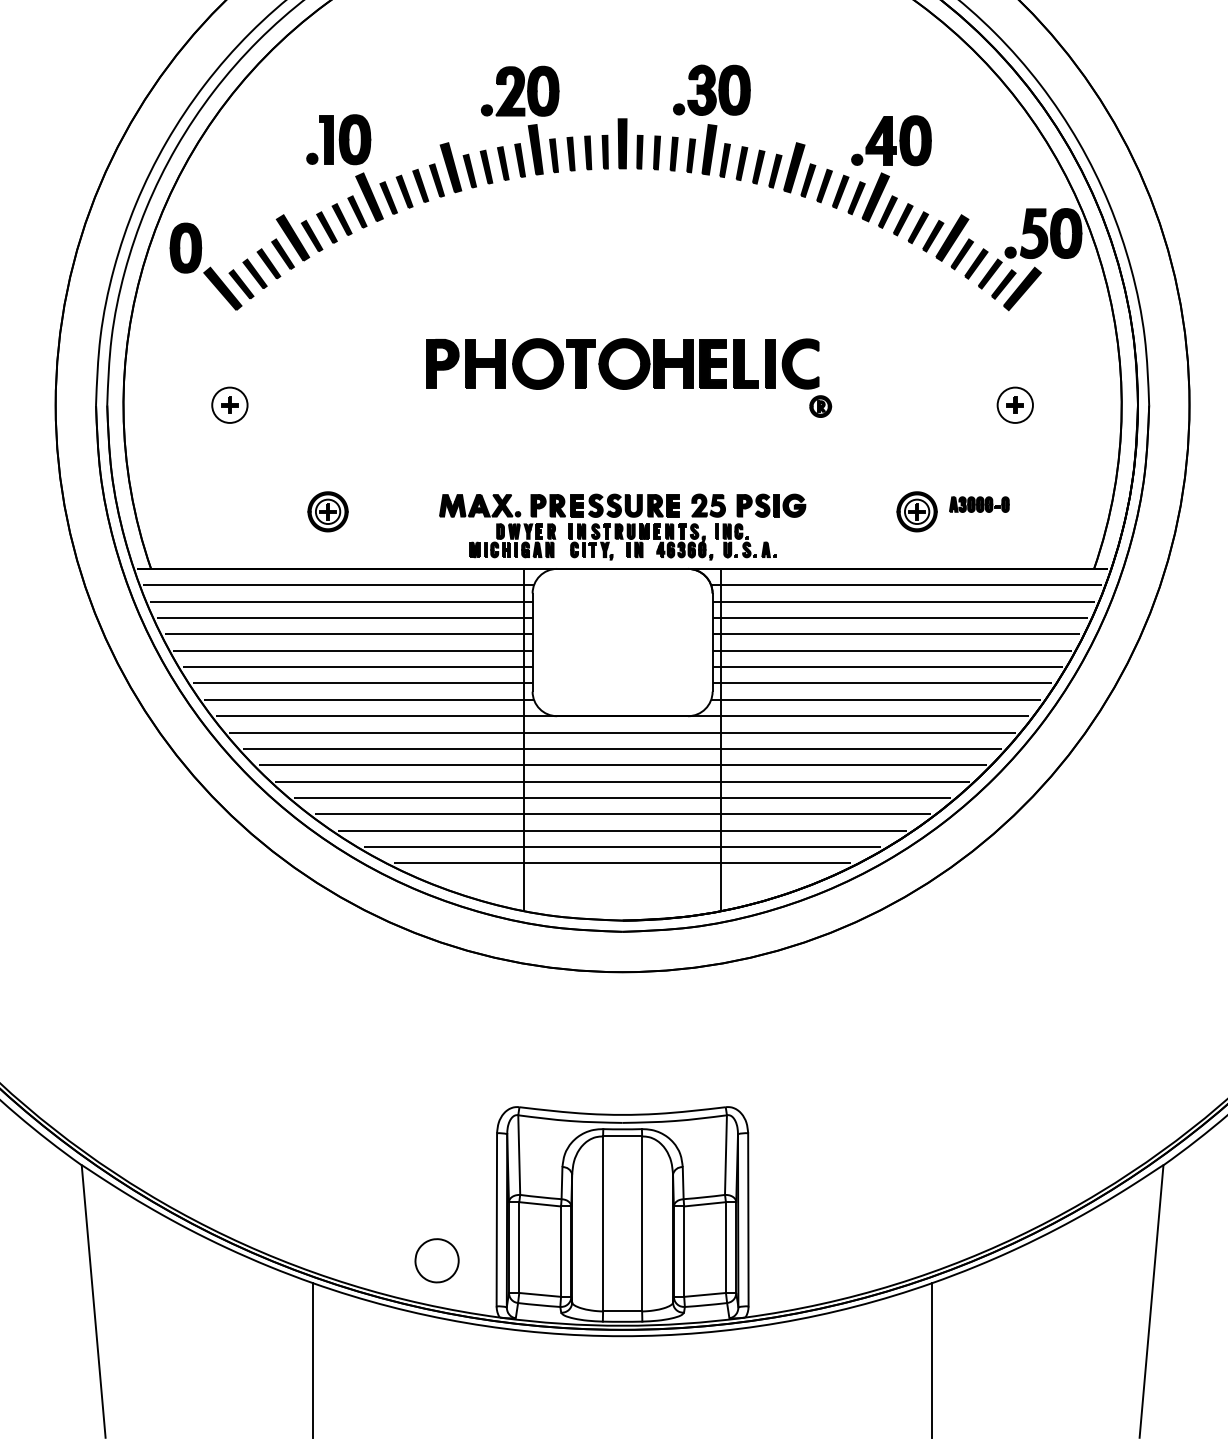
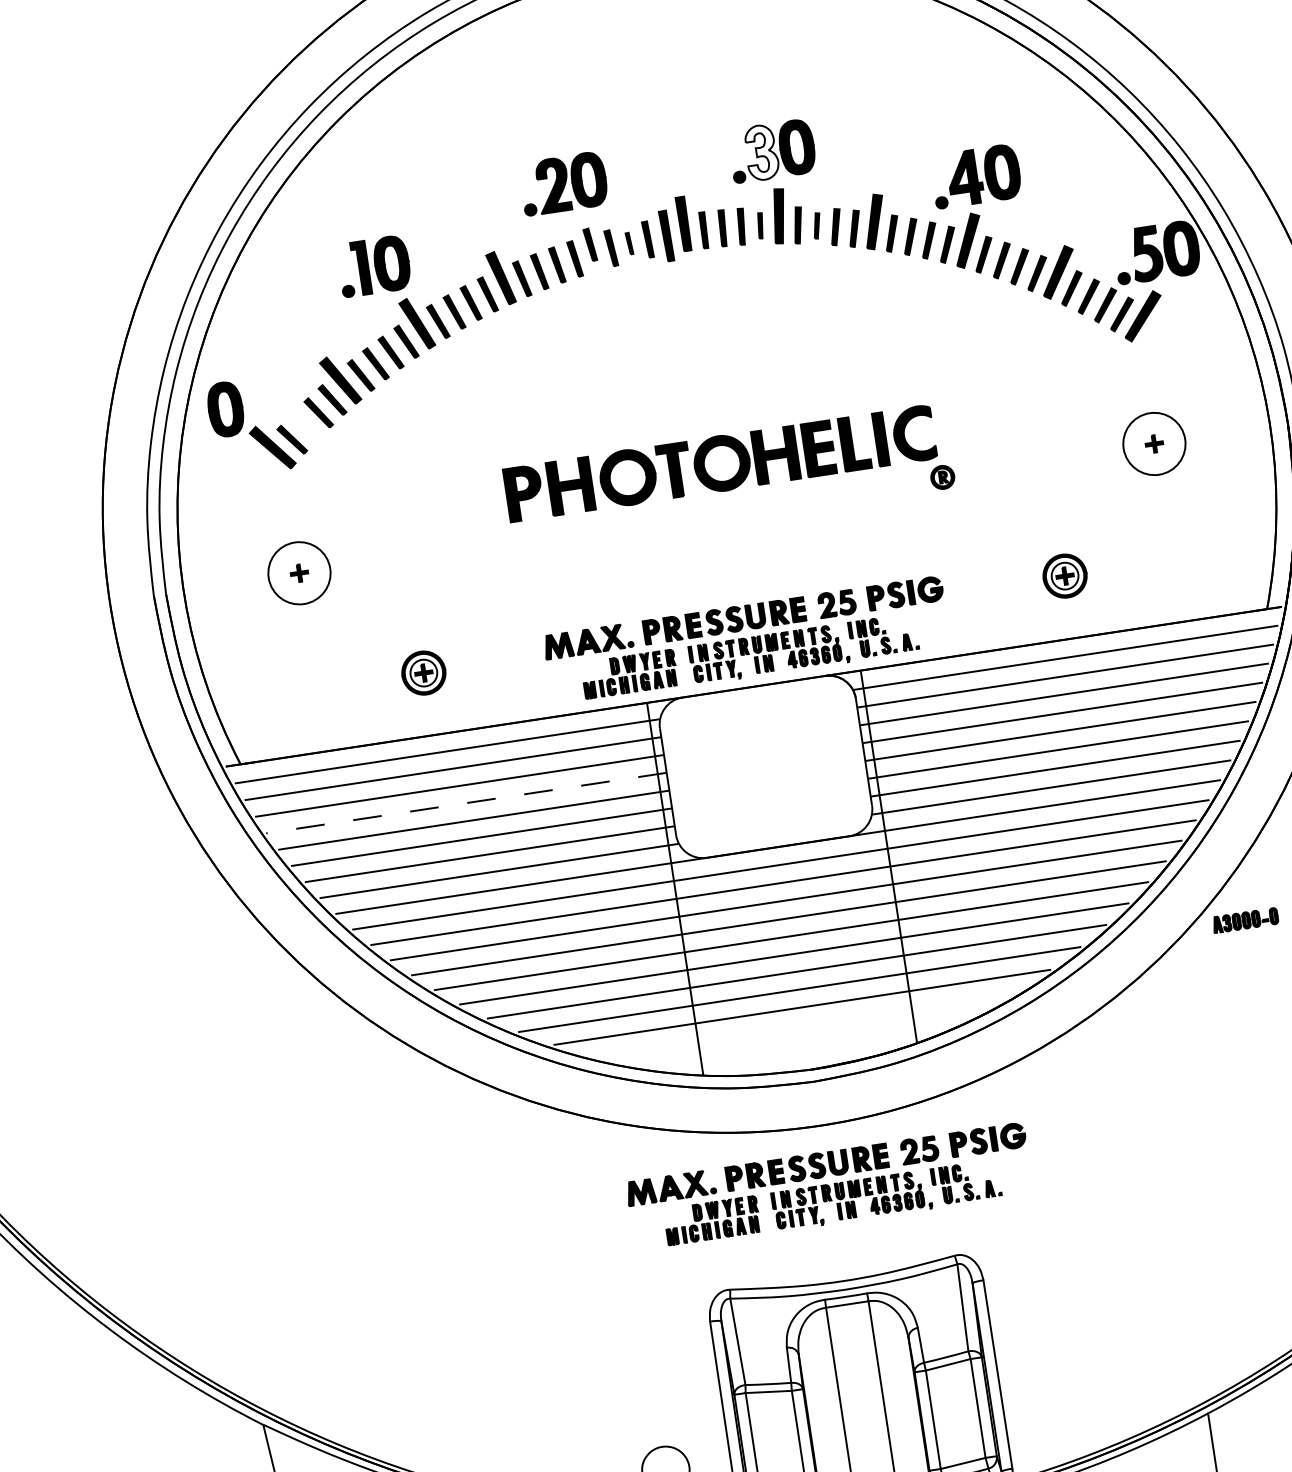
fill: (701, 90) -> (761, 153), removed
part: (535, 149) -> (590, 244), size x0.6
part: (604, 151) -> (665, 235), size x1.4
part: (570, 153) -> (628, 243), size x0.6
part: (691, 155) -> (760, 225), size x0.7
part: (741, 163) -> (816, 225), size x0.7
part: (254, 273) -> (304, 425), removed
circle: (229, 404) -> (298, 572), size x1.6
circle: (1014, 404) -> (1153, 443), size x1.6
part: (979, 504) -> (1245, 920), moved
line: (348, 634) -> (466, 803), solid -> dashed
part: (622, 1028) -> (829, 1187), added

